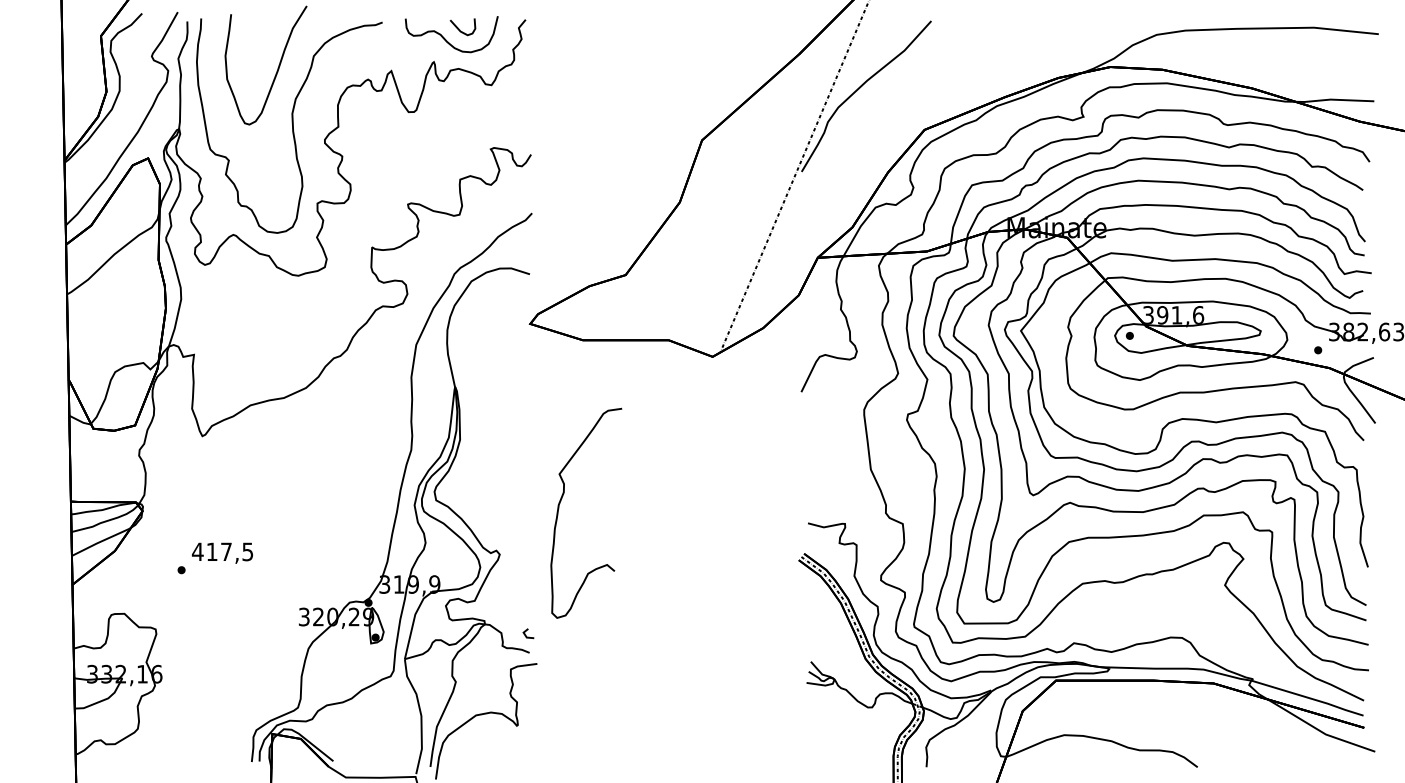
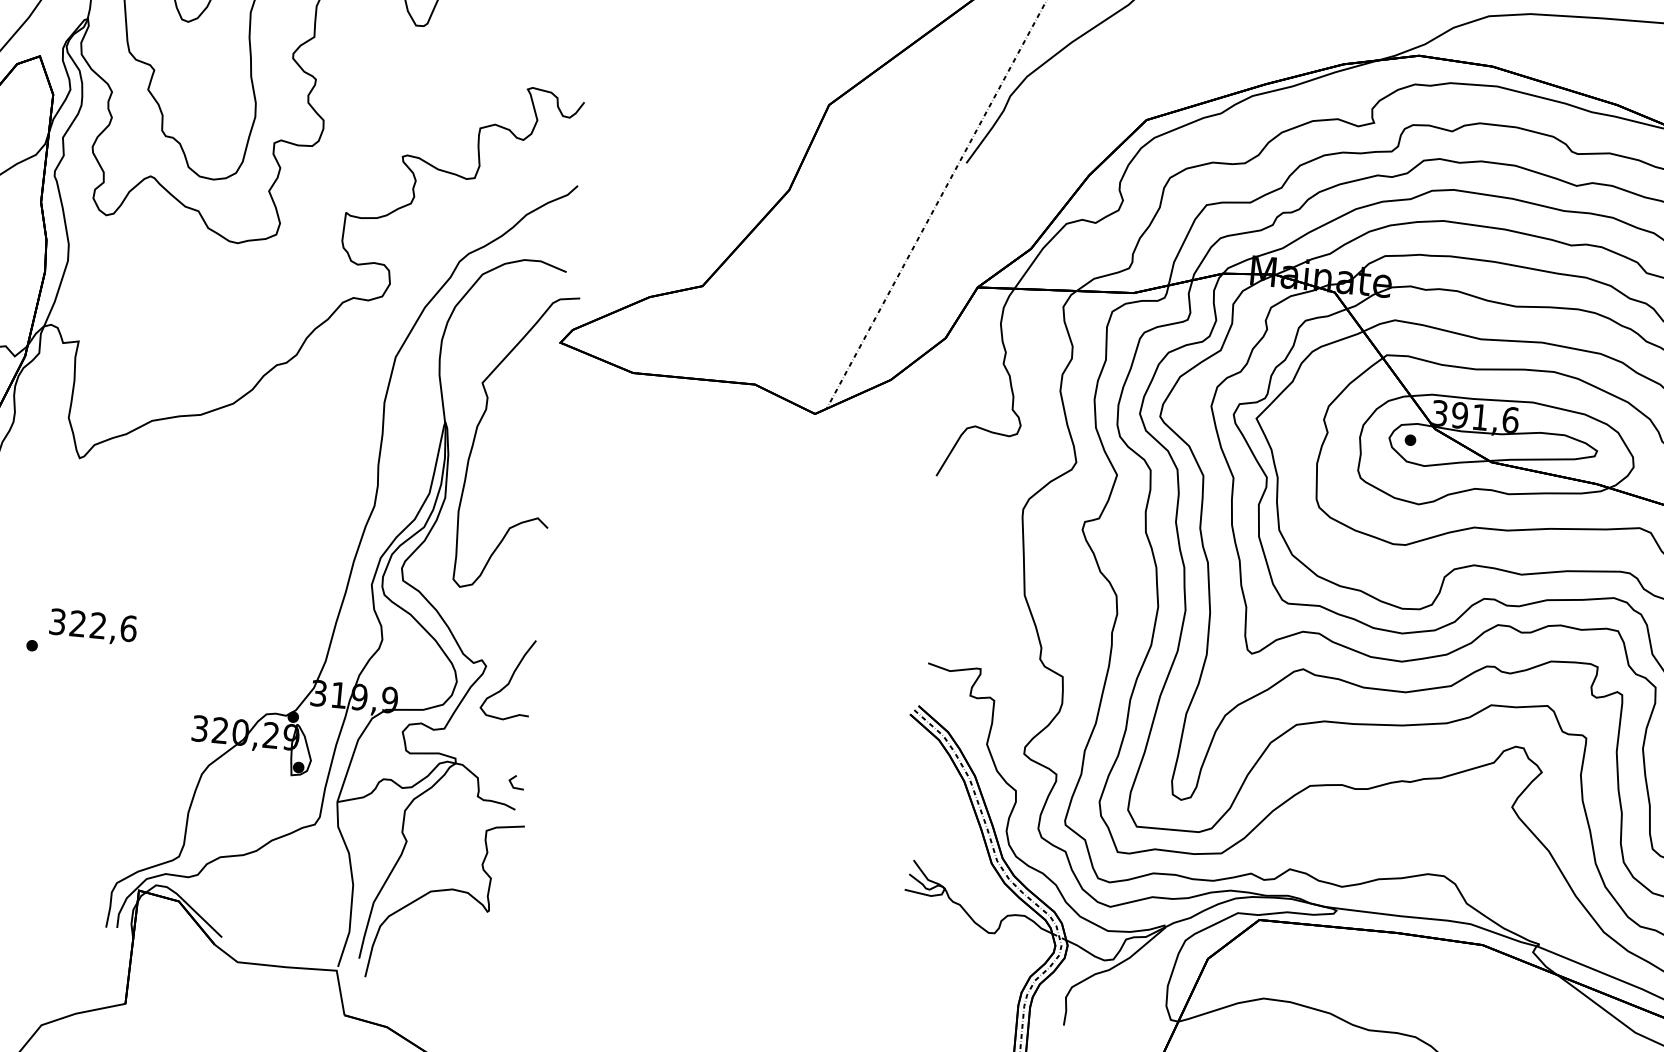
curve: (559, 508) -> (477, 431), moved
text: (222, 551) -> (92, 624), 417,5 -> 322,6
curve: (516, 562) -> (508, 679), added

